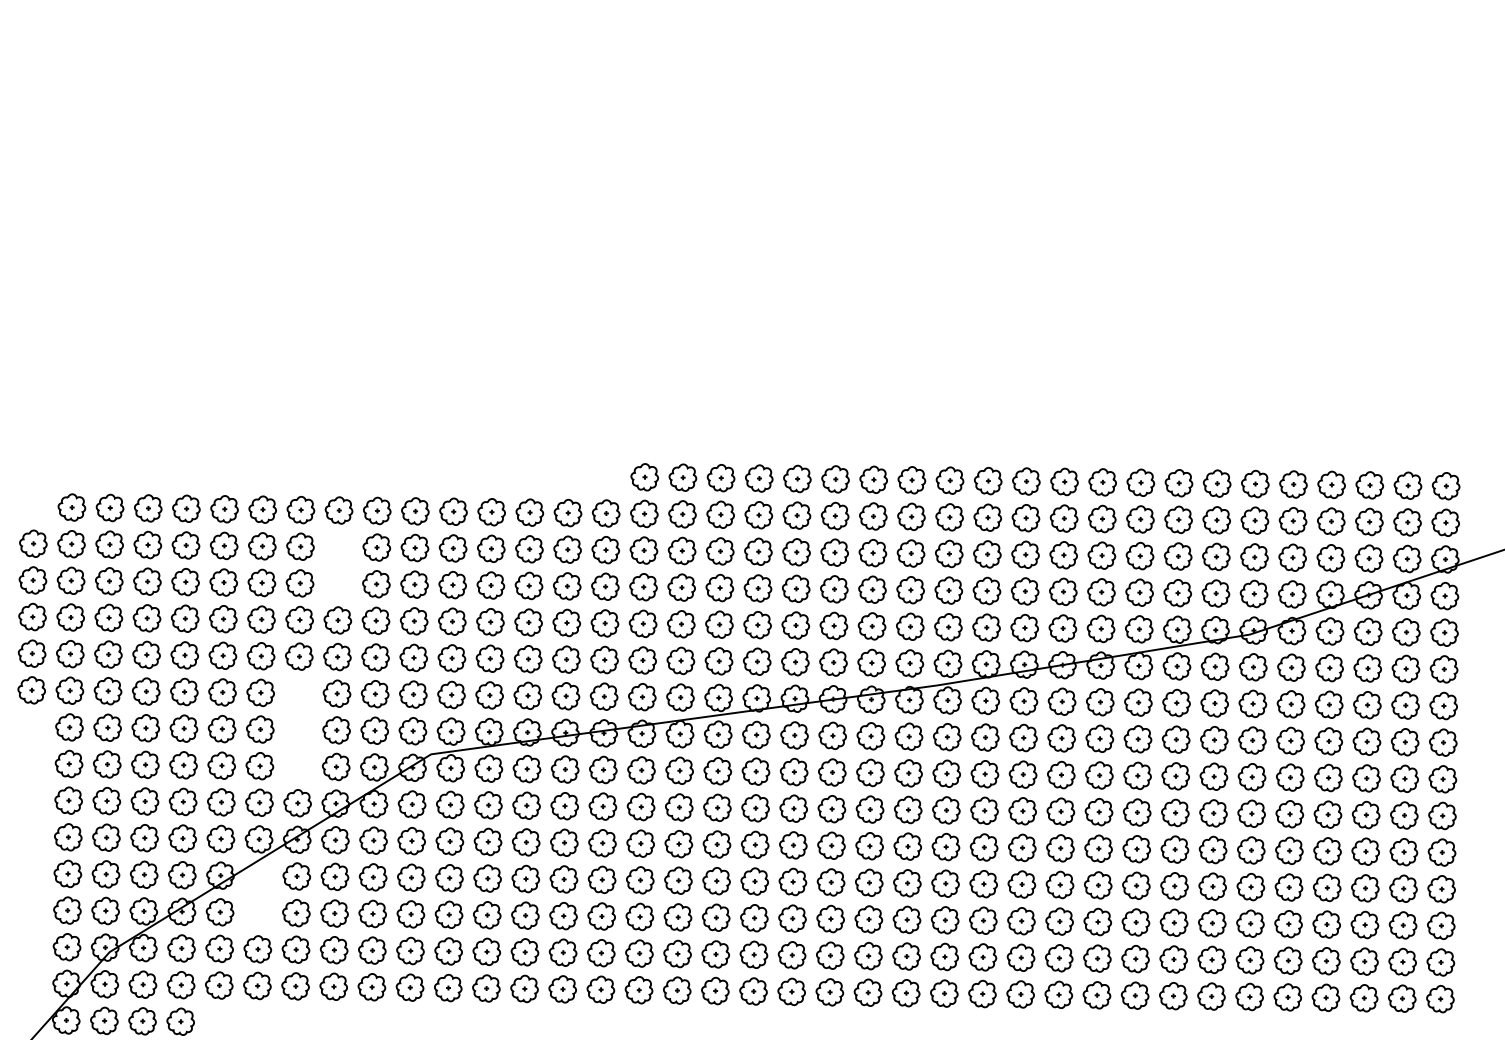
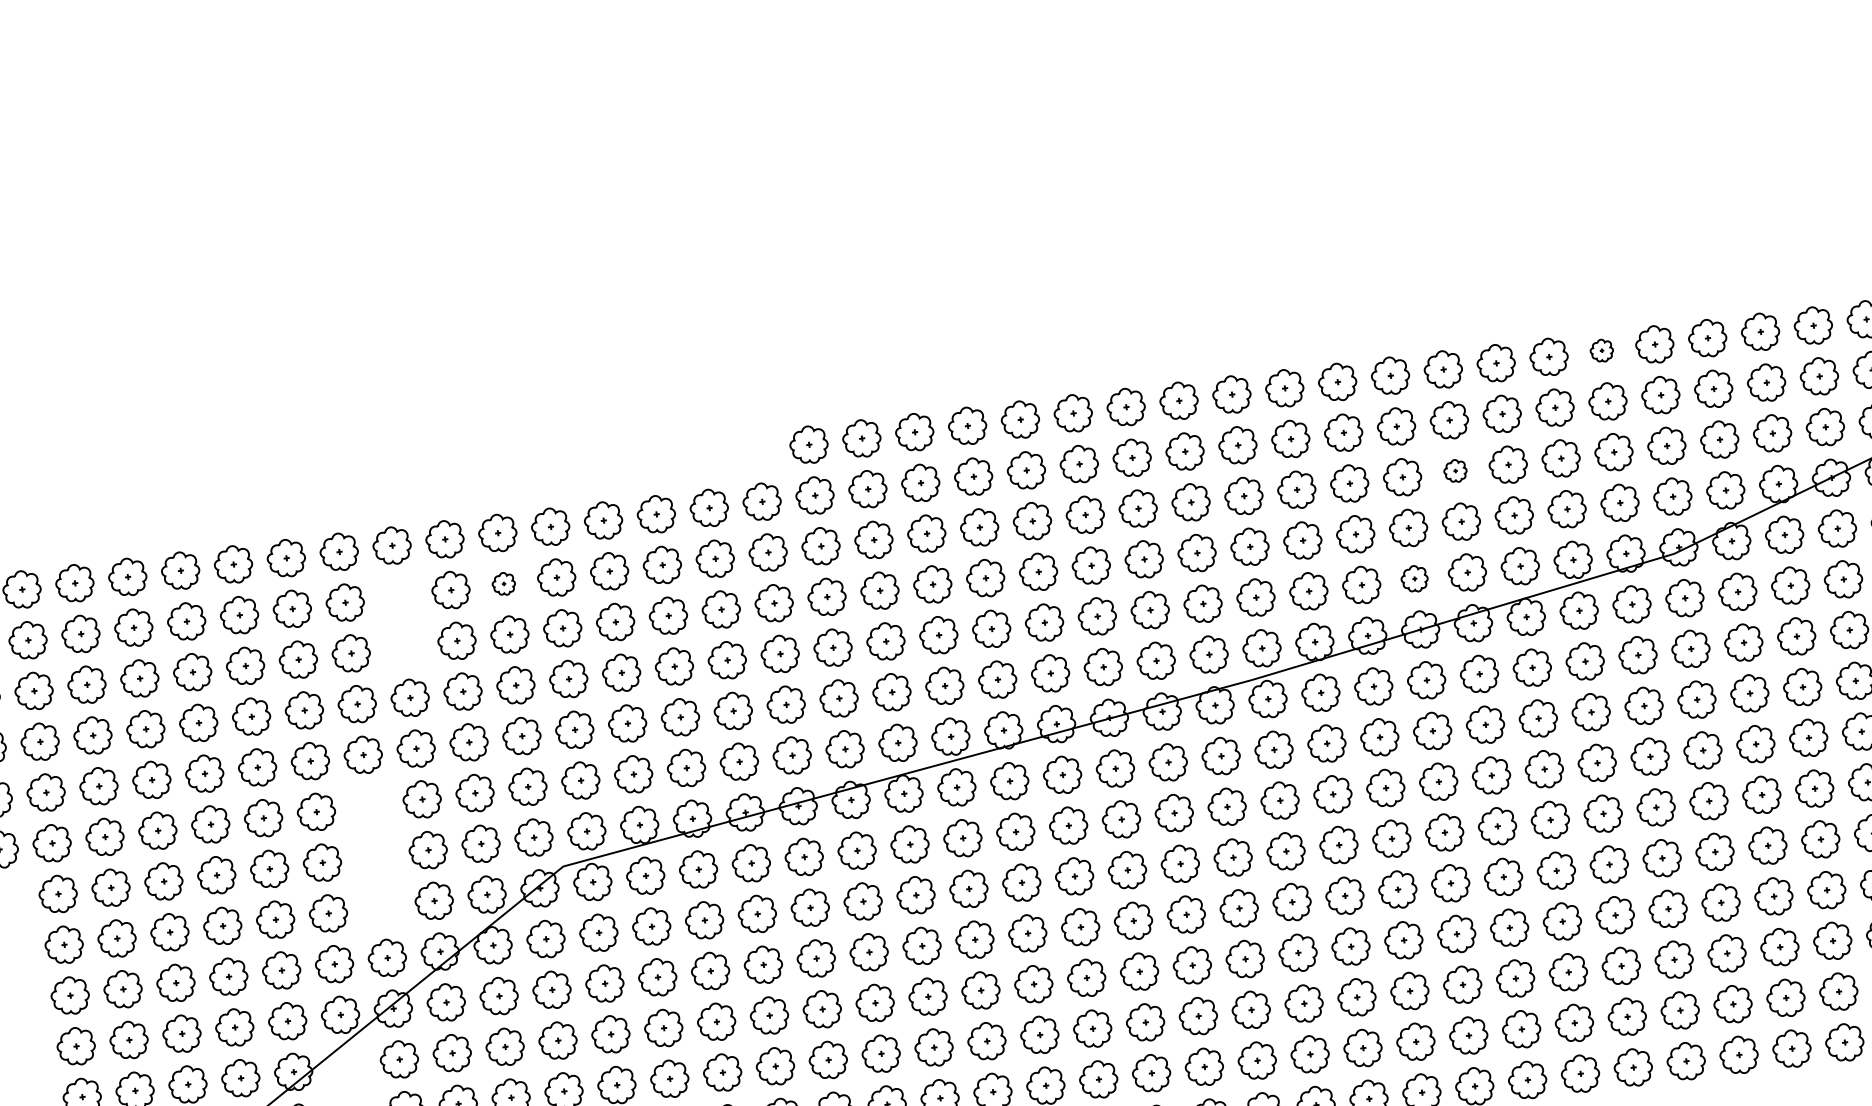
part: (1216, 483) -> (1601, 350), size x0.6
part: (414, 547) -> (503, 583), size x0.6
part: (1101, 555) -> (1454, 471), size x0.6
part: (1062, 628) -> (1414, 579), size x0.7

